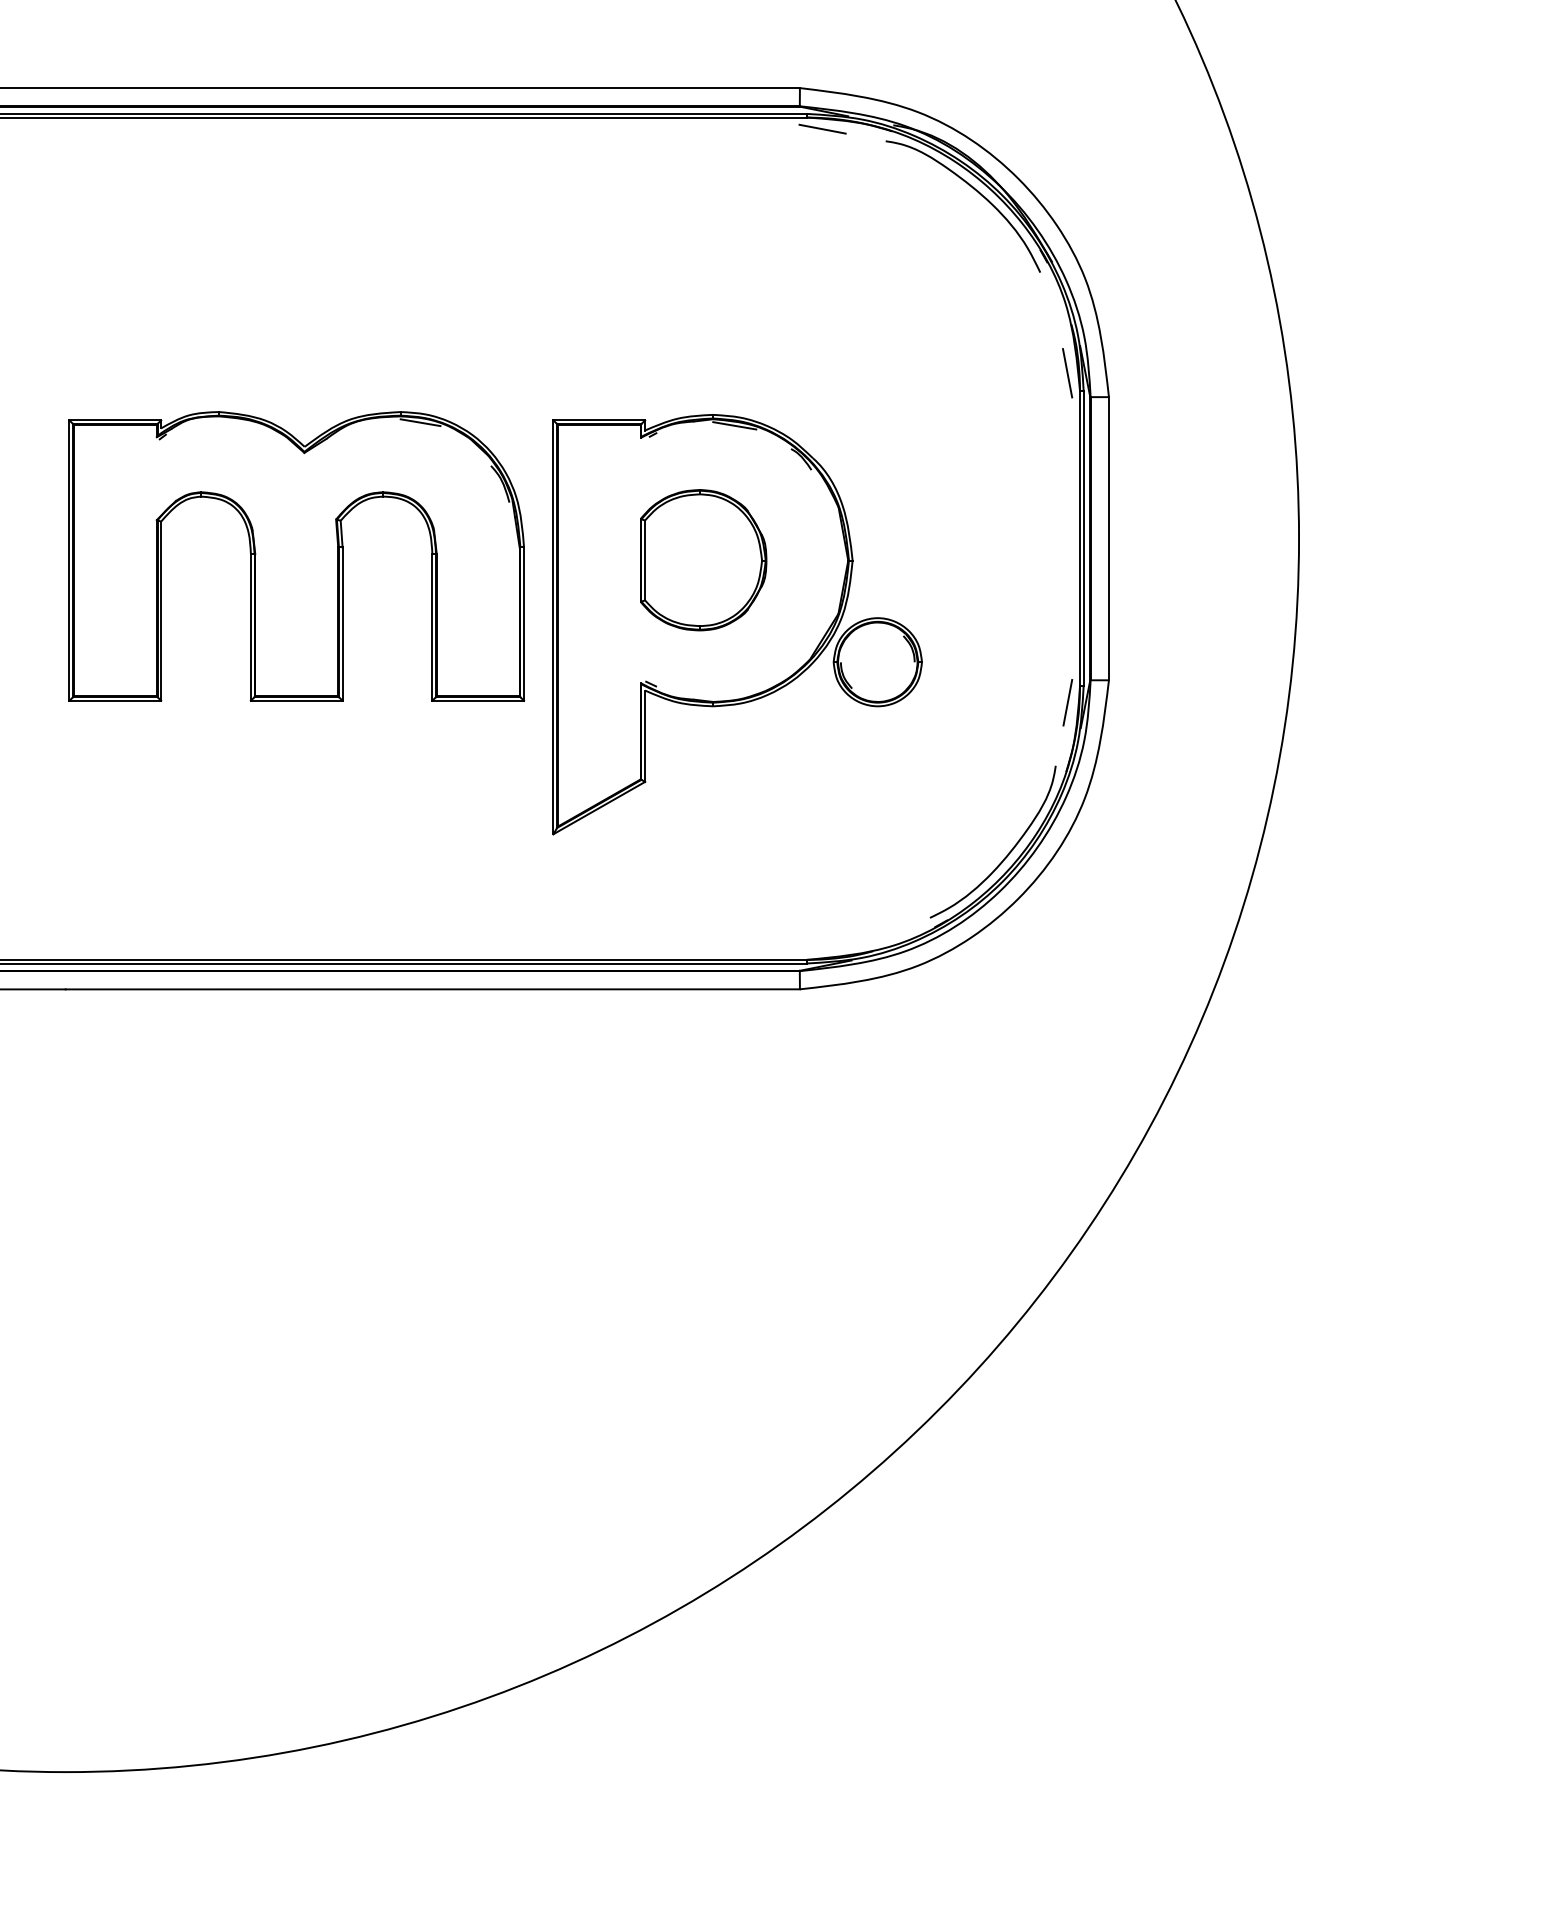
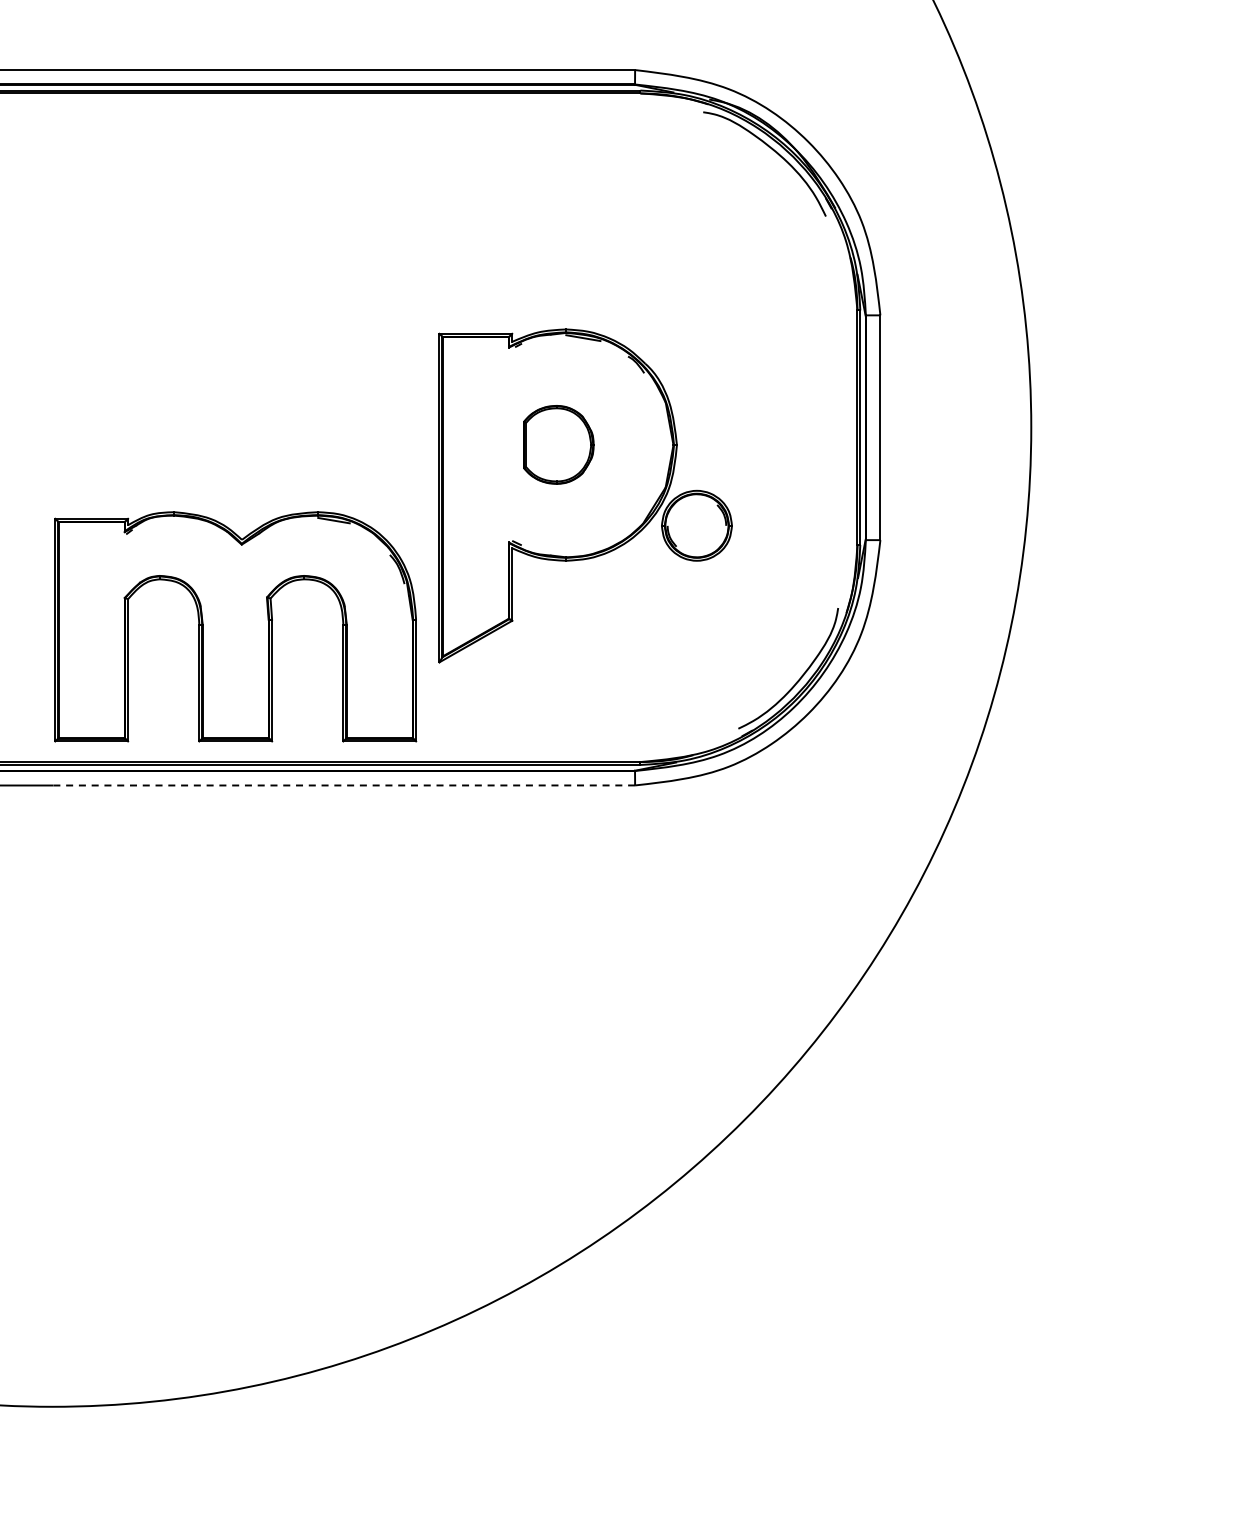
line: (821, 128) -> (652, 102), removed
line: (1067, 373) -> (847, 296), removed
part: (296, 556) -> (235, 626), moved
part: (703, 559) -> (558, 444), size x0.7
line: (1067, 702) -> (847, 557), removed
line: (432, 989) -> (343, 785), solid -> dashed

